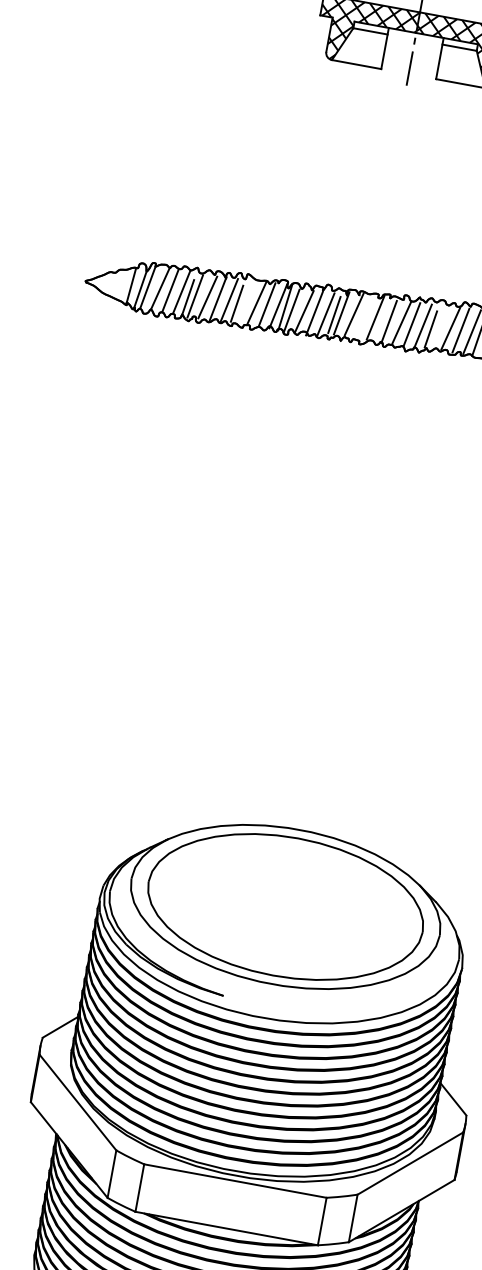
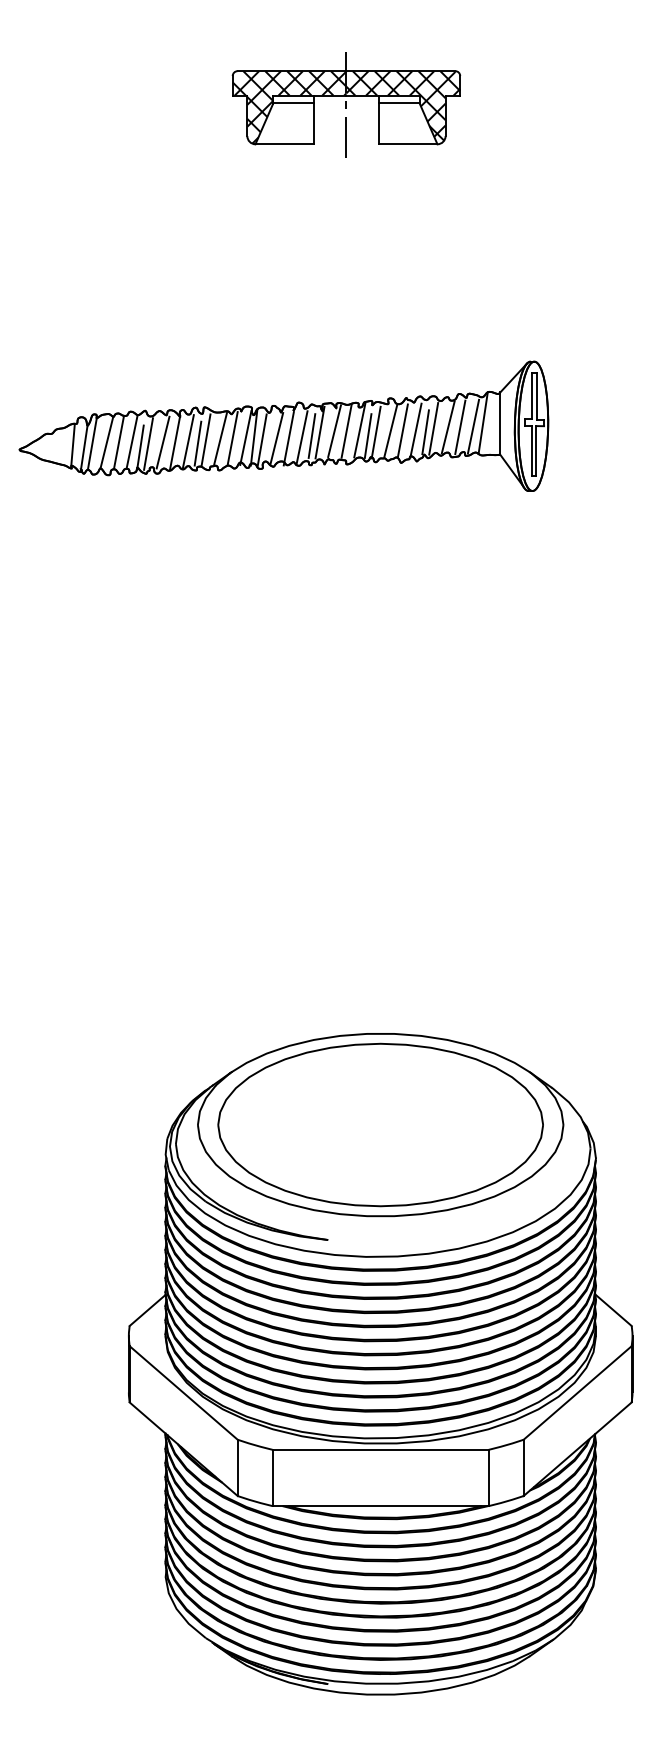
line: (243, 302) -> (205, 440), added
line: (364, 315) -> (346, 430), added
line: (381, 323) -> (367, 435), added
line: (438, 327) -> (433, 428), added

